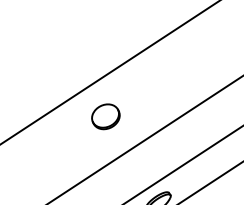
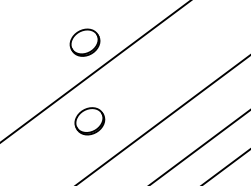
part: (105, 41) -> (84, 42), added

